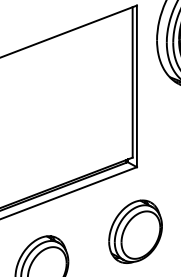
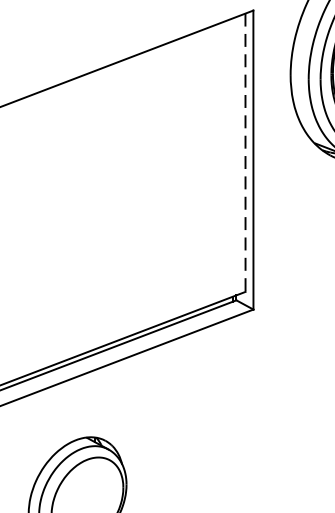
line: (132, 82) -> (245, 152), solid -> dashed
part: (135, 231) -> (250, 428), removed

